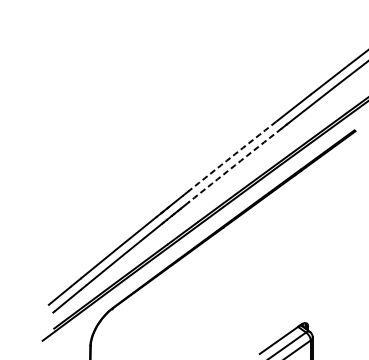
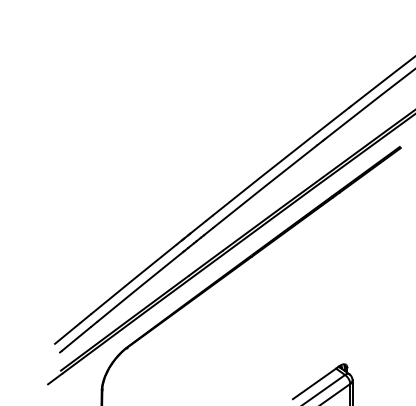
arc: (231, 156) -> (261, 176), dashed -> solid
arc: (235, 165) -> (265, 186), dashed -> solid

